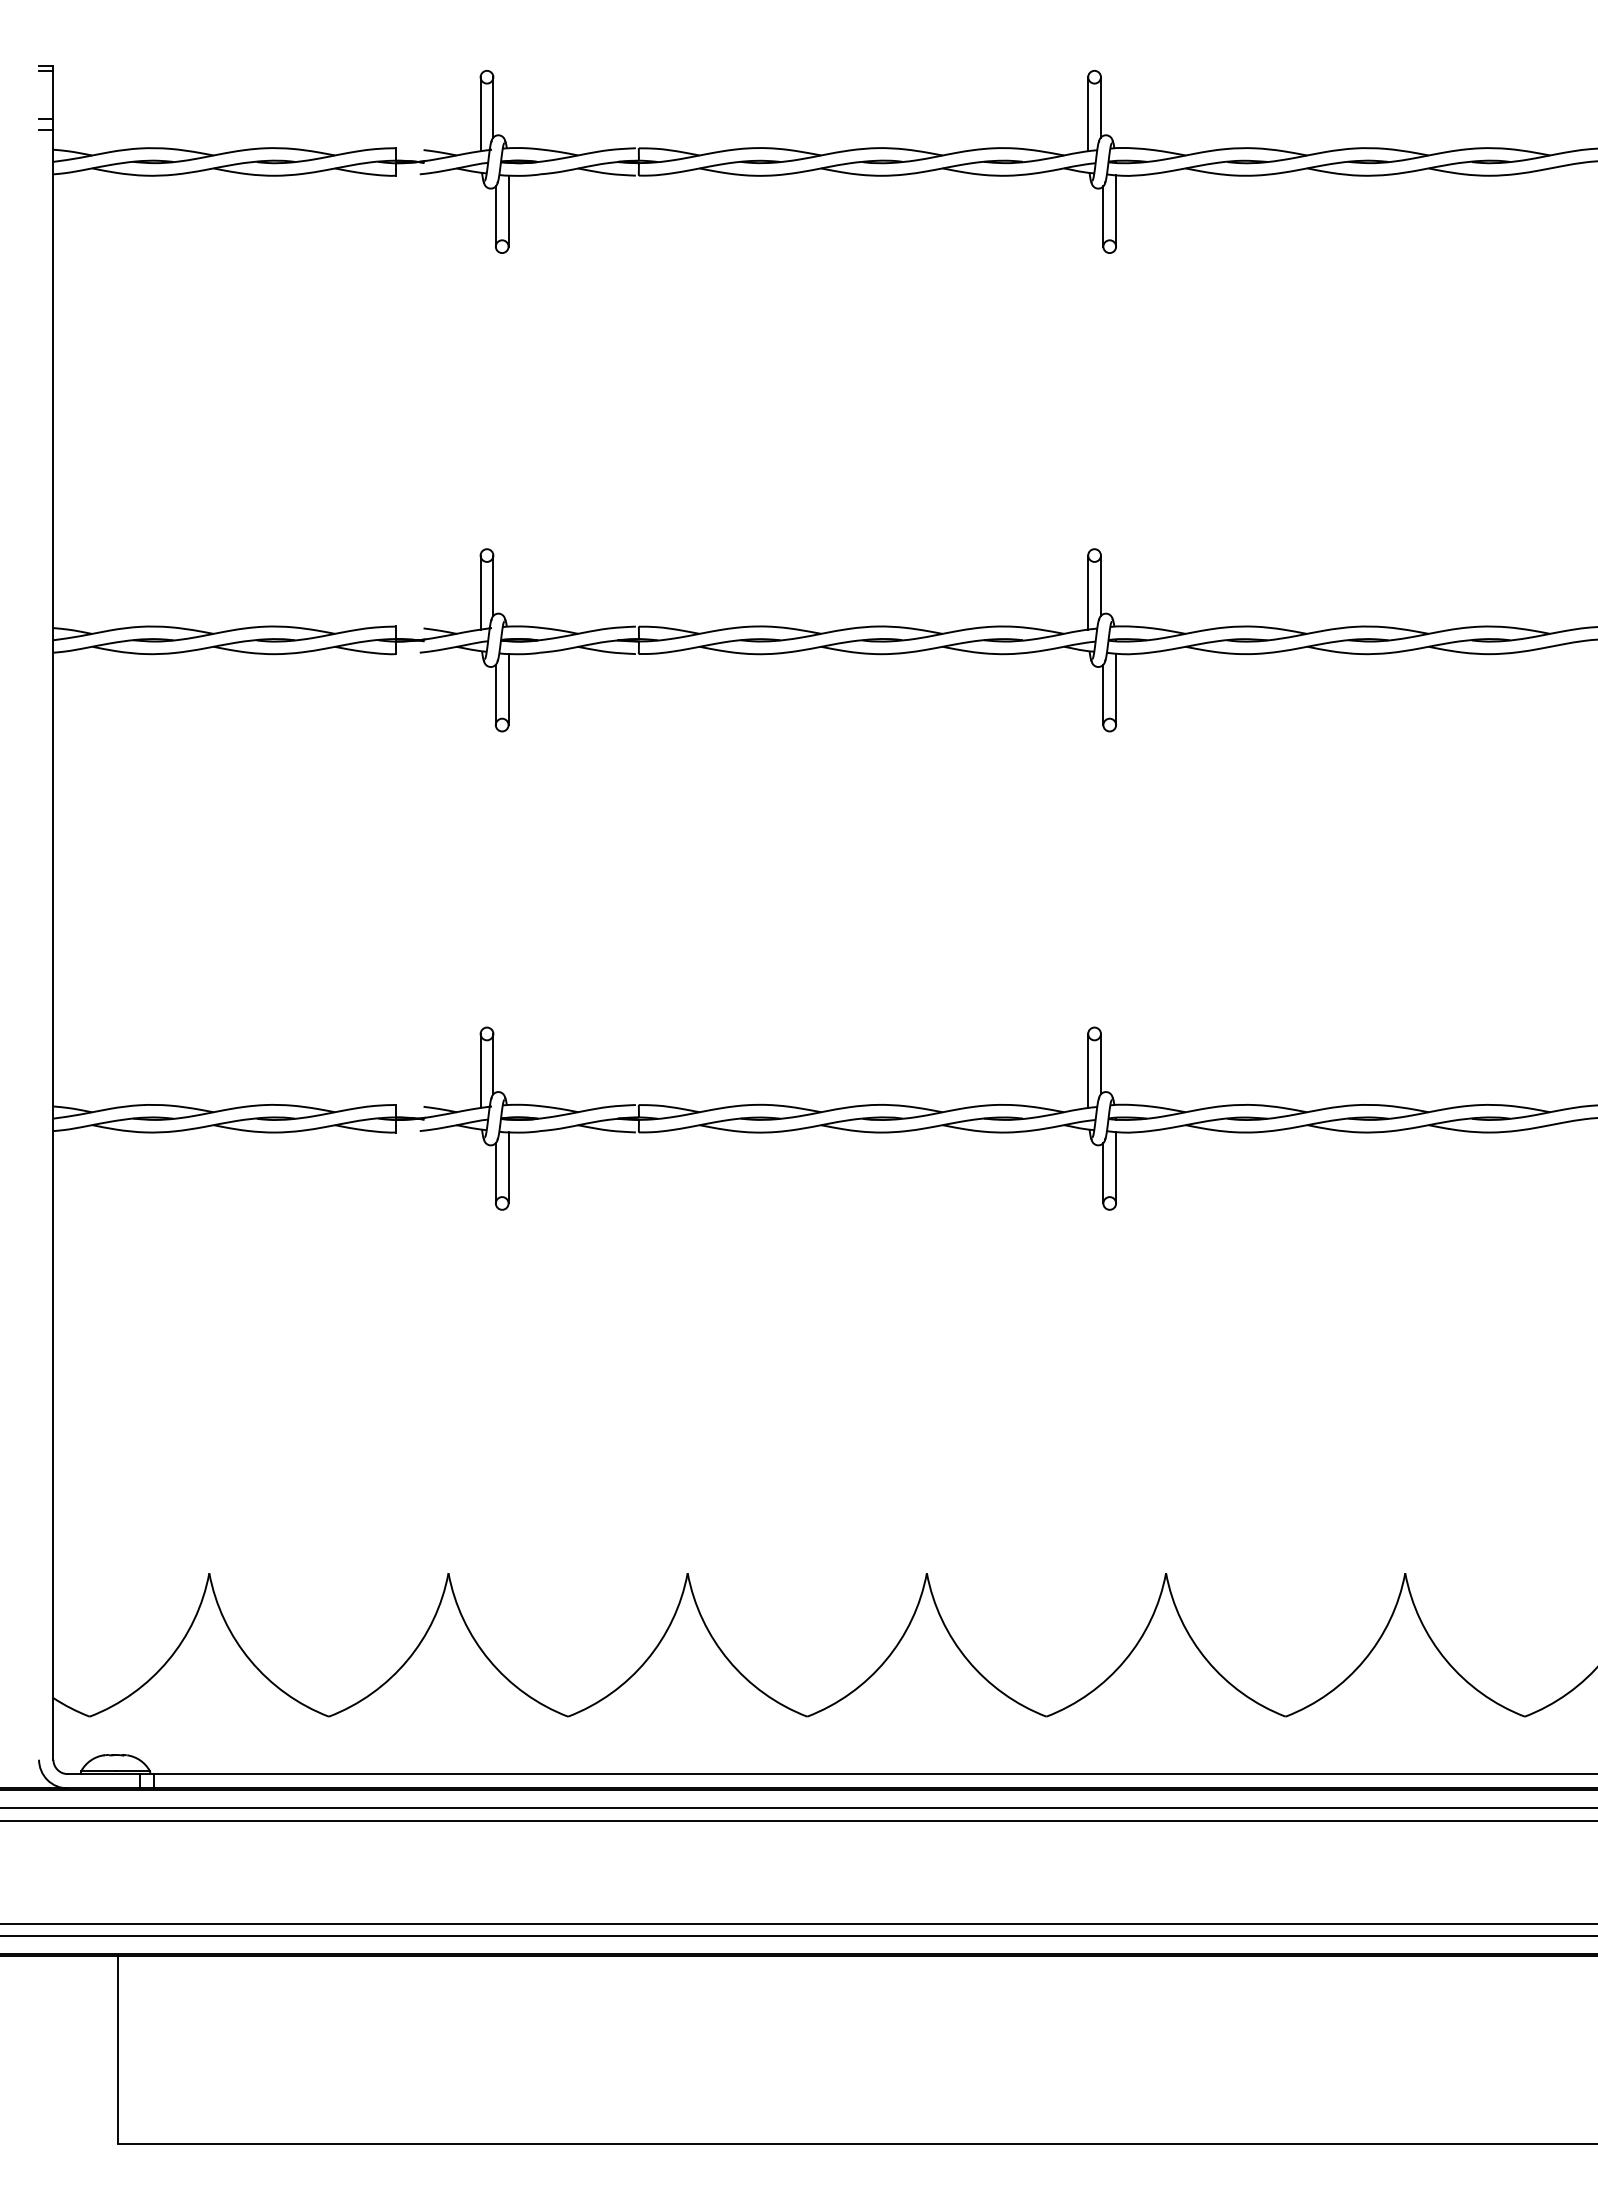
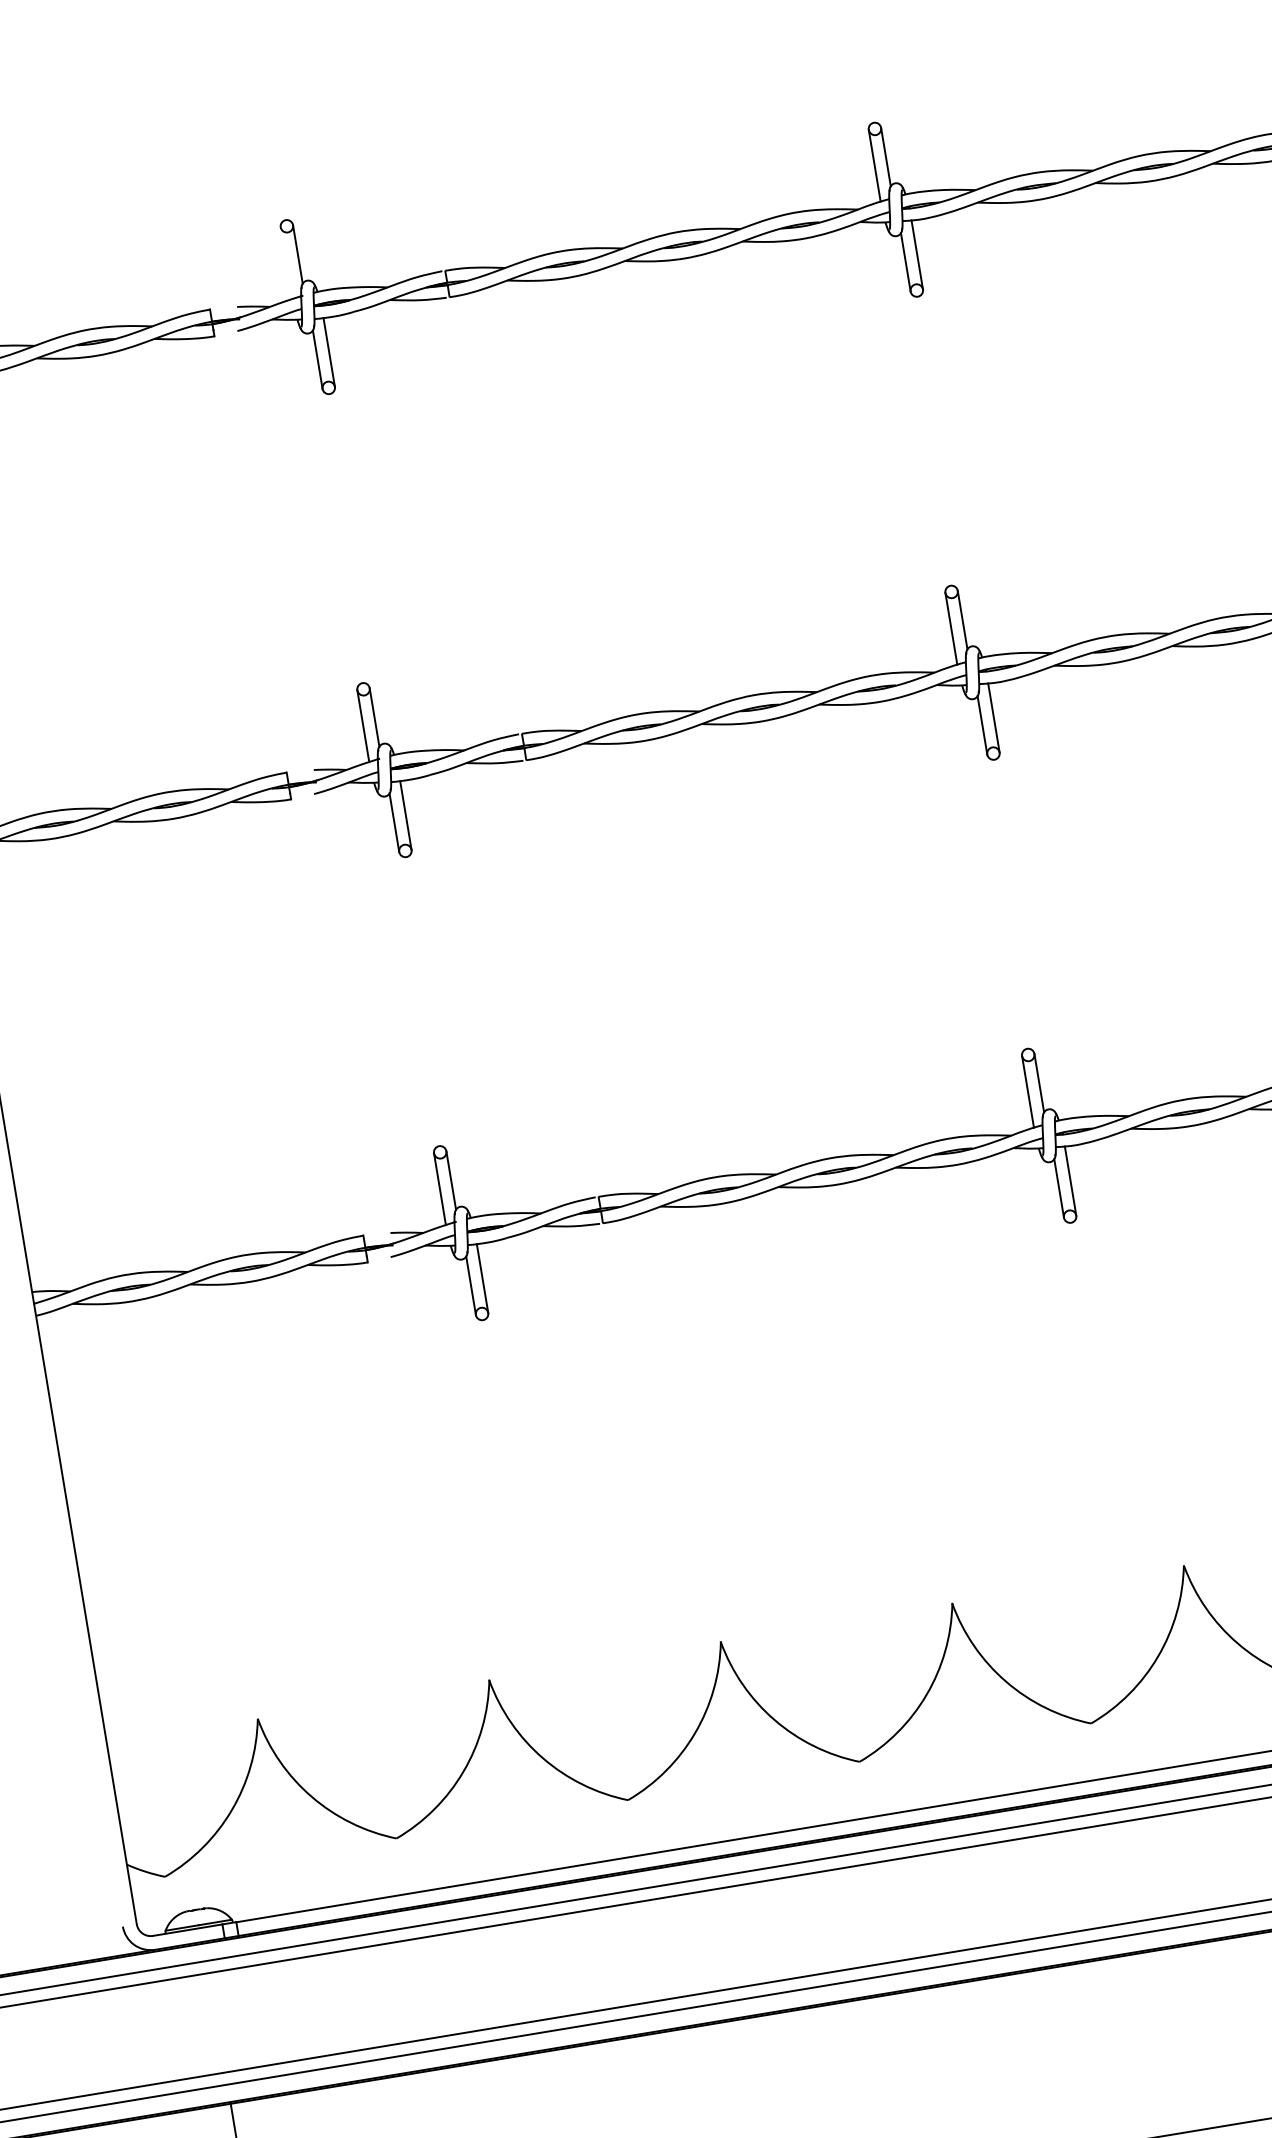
line: (480, 114) -> (286, 263), removed

